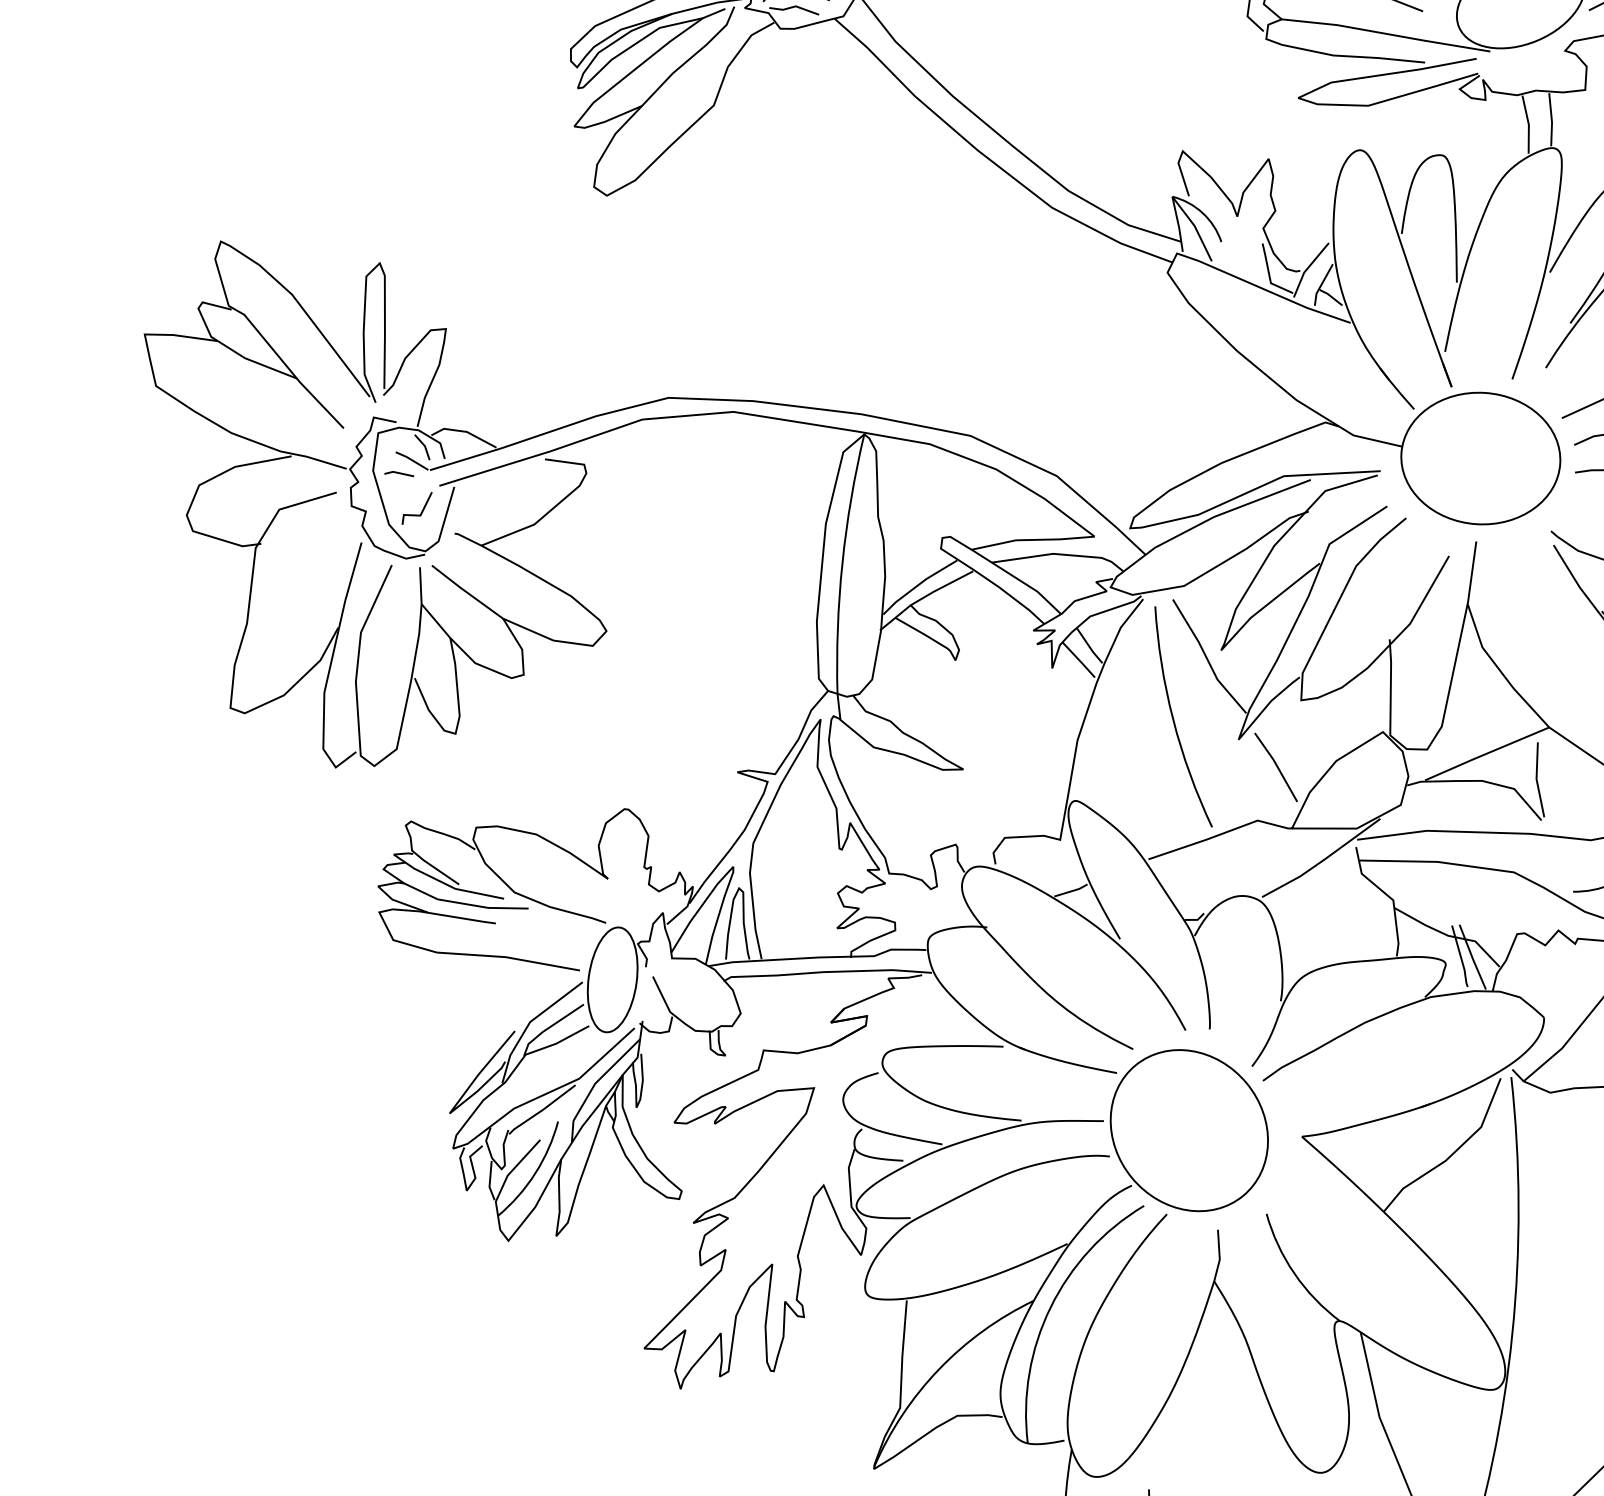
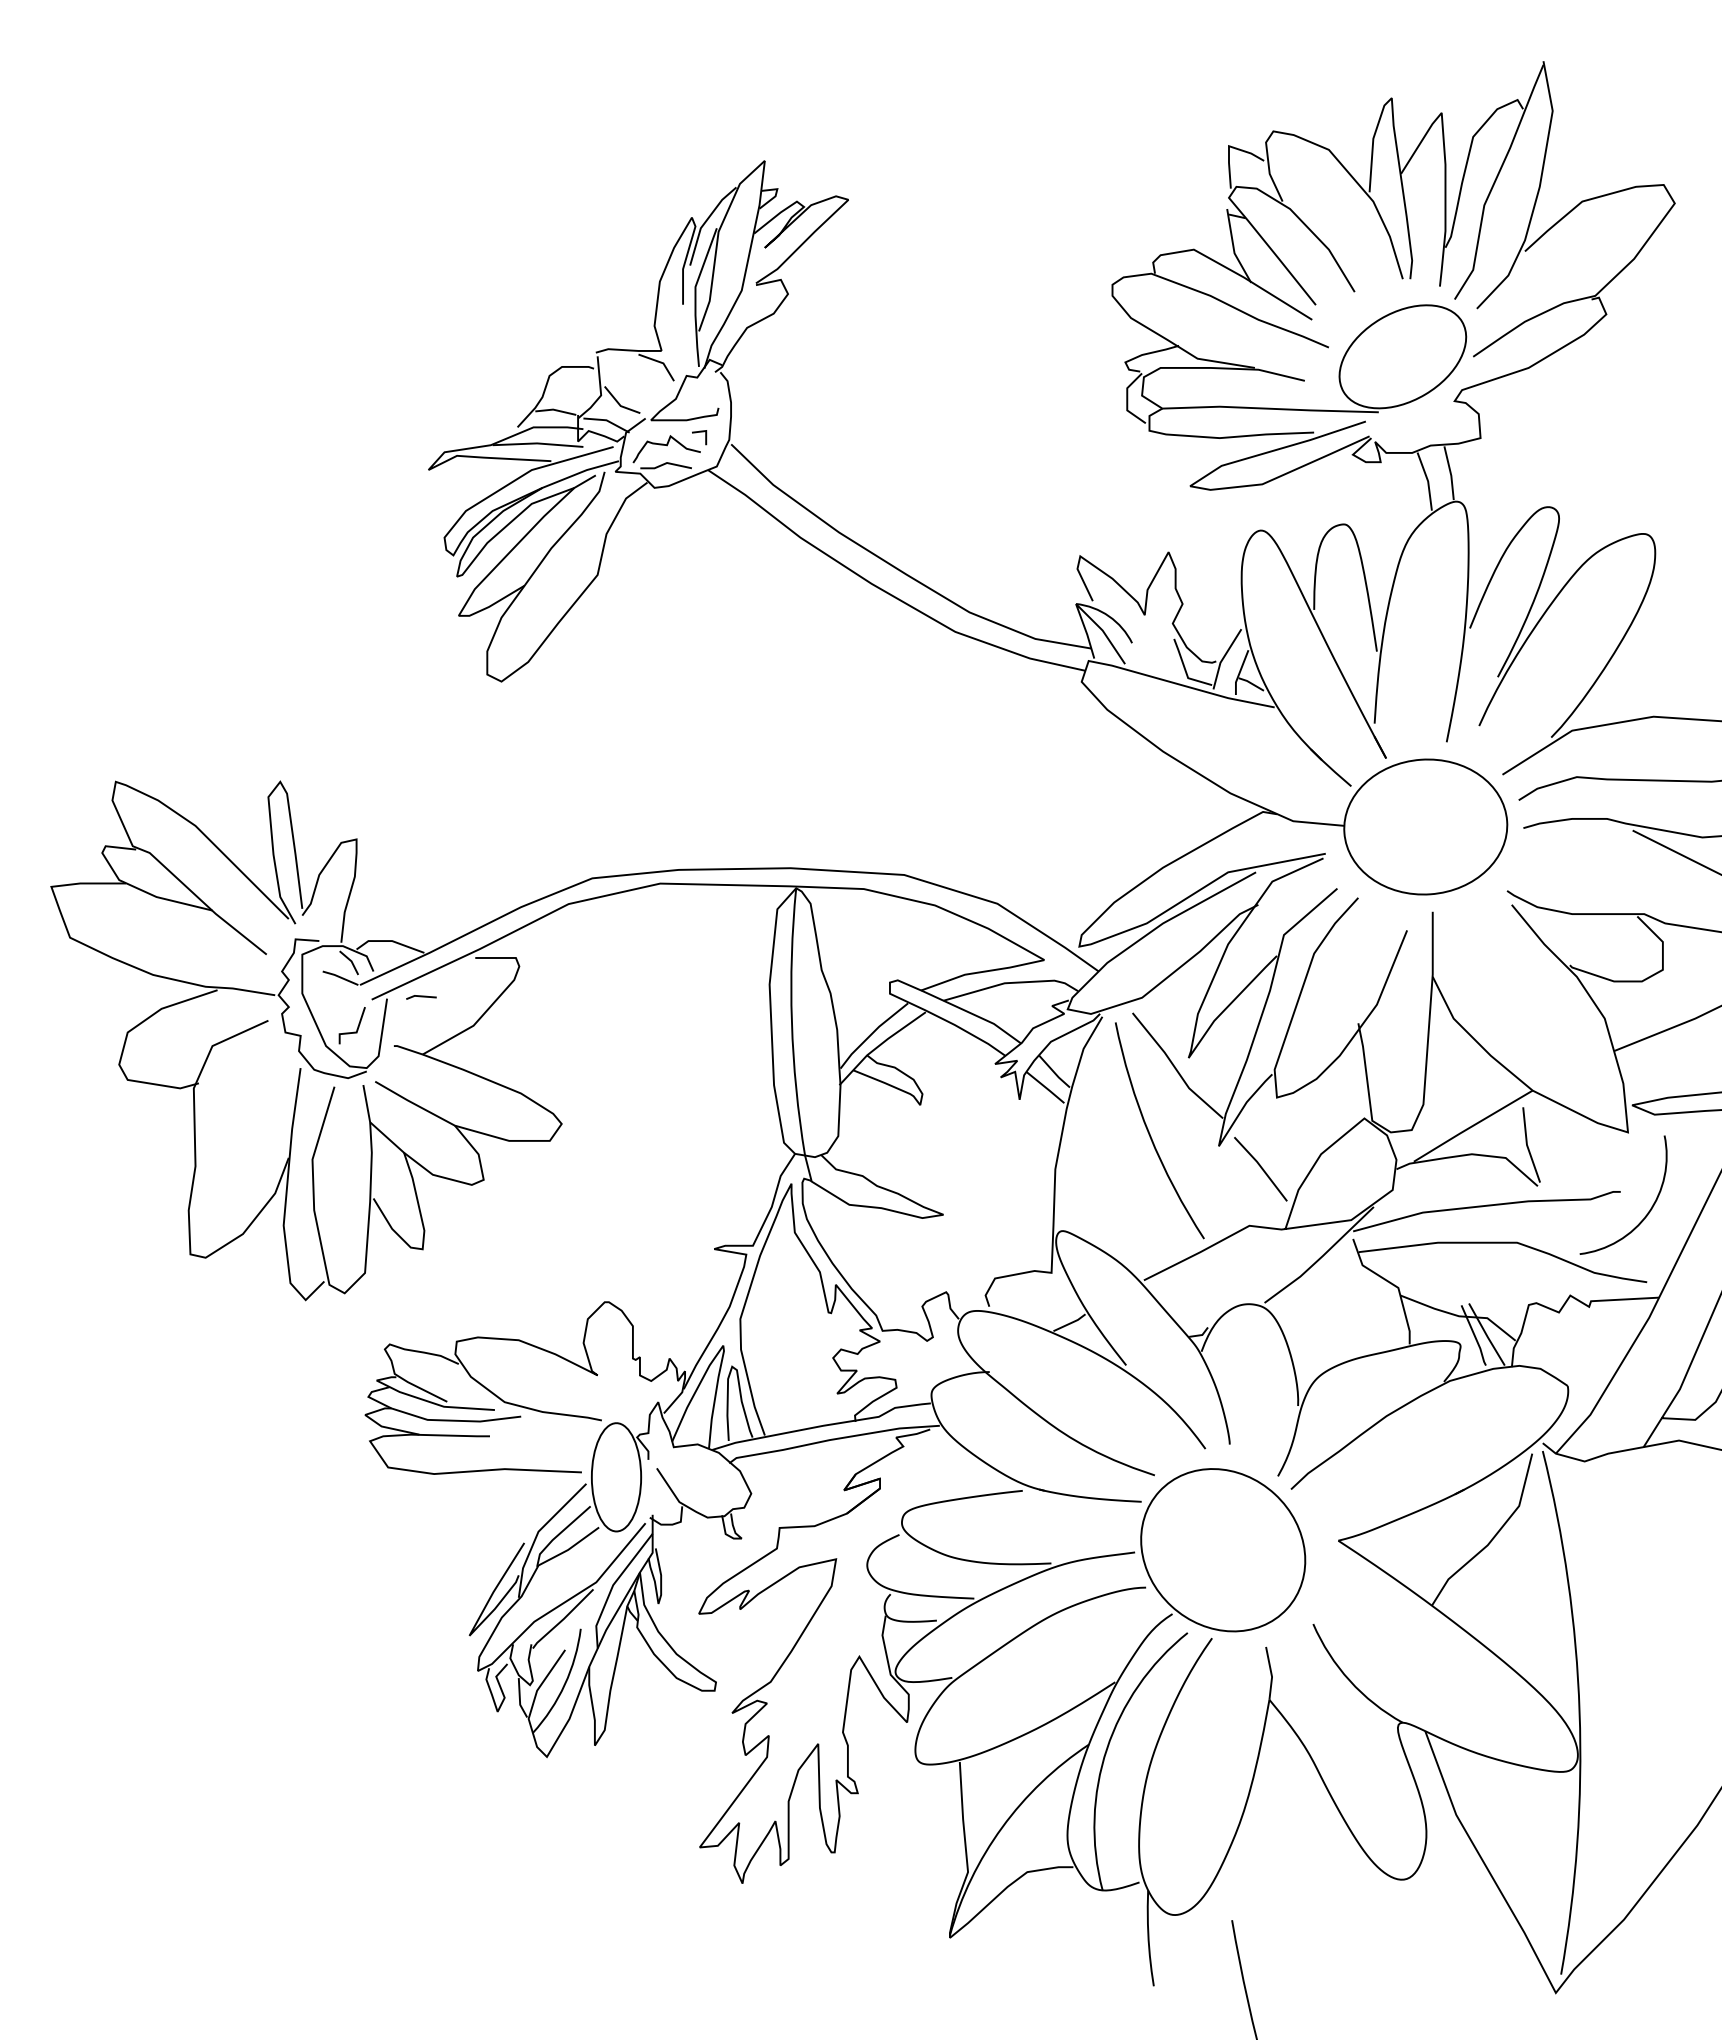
line: (399, 474) -> (421, 997), moved

